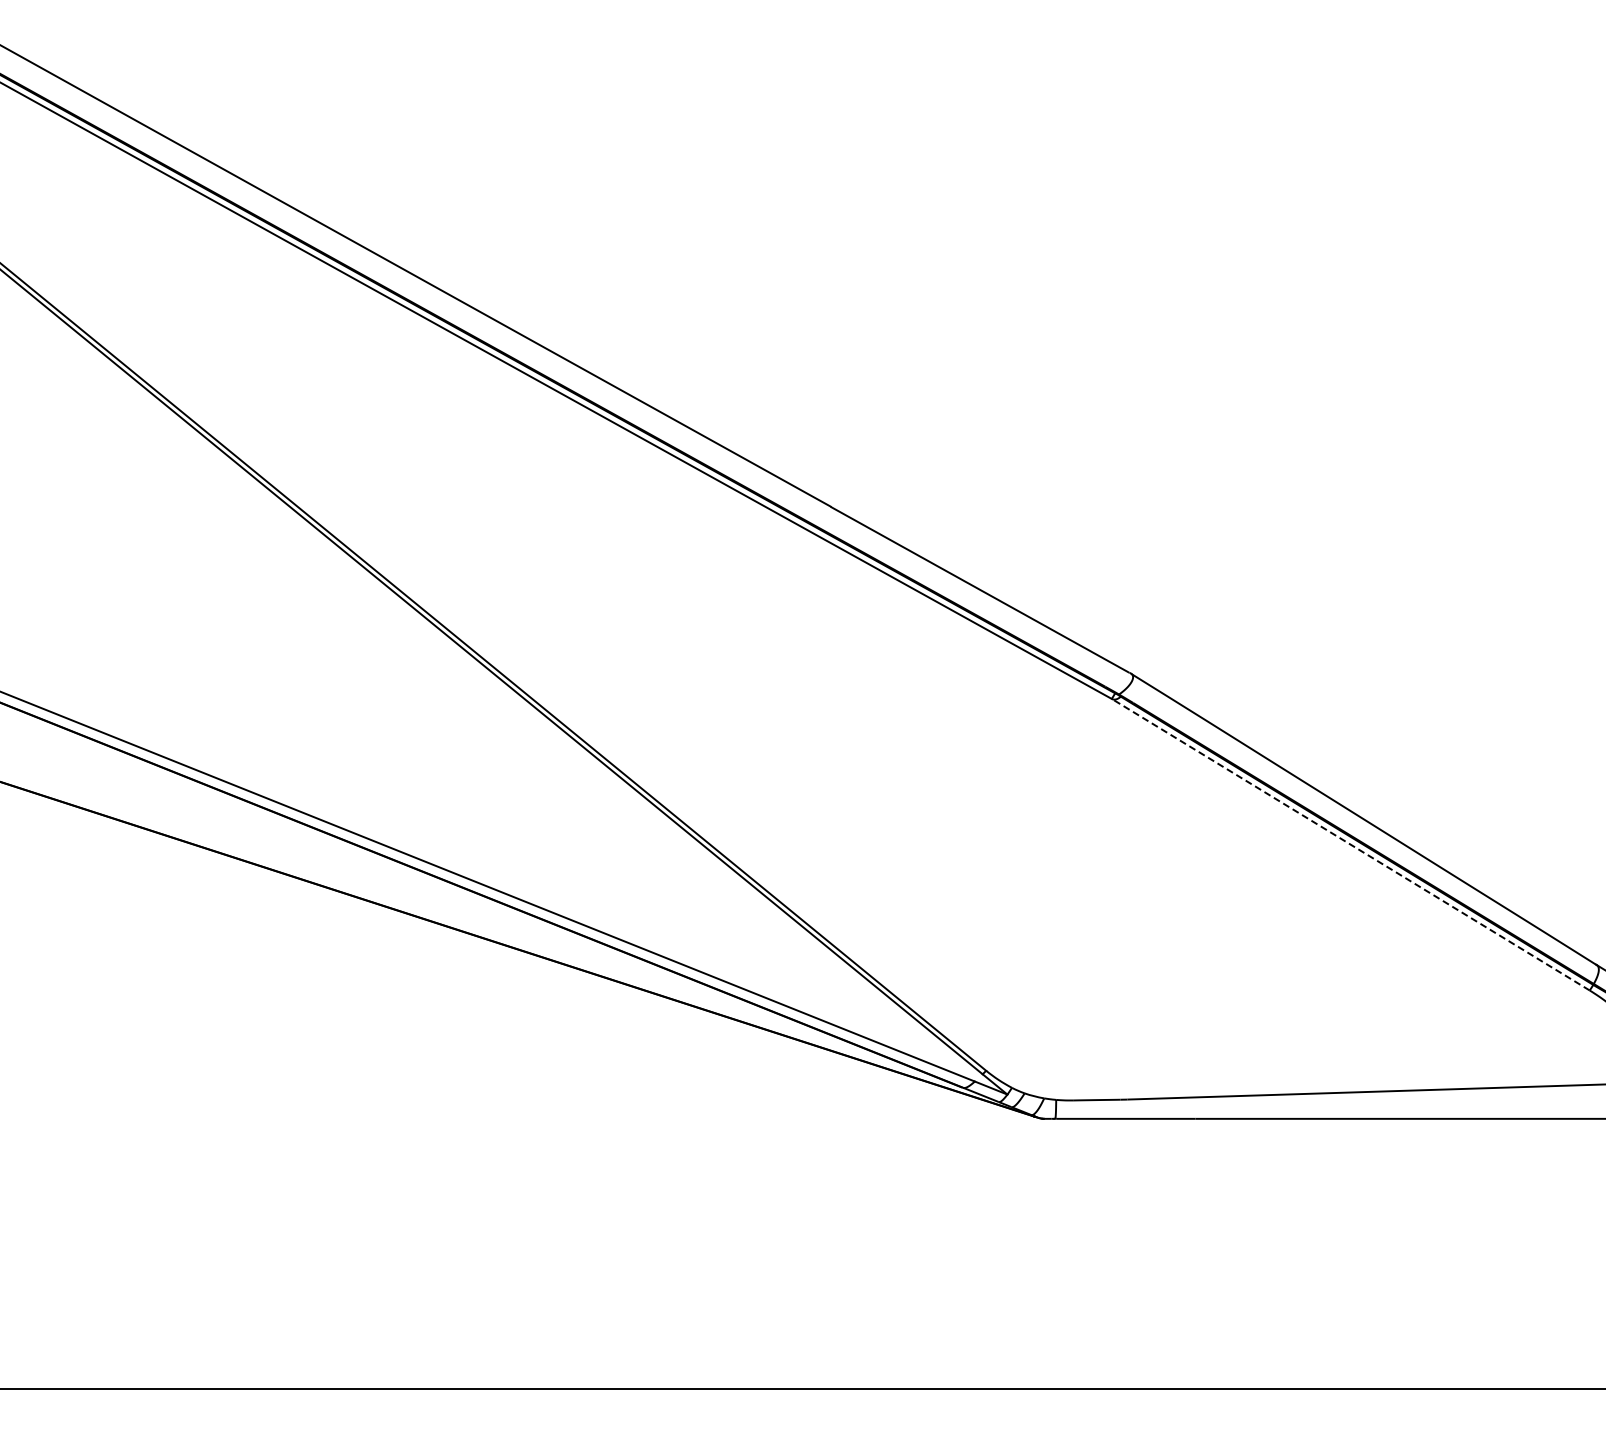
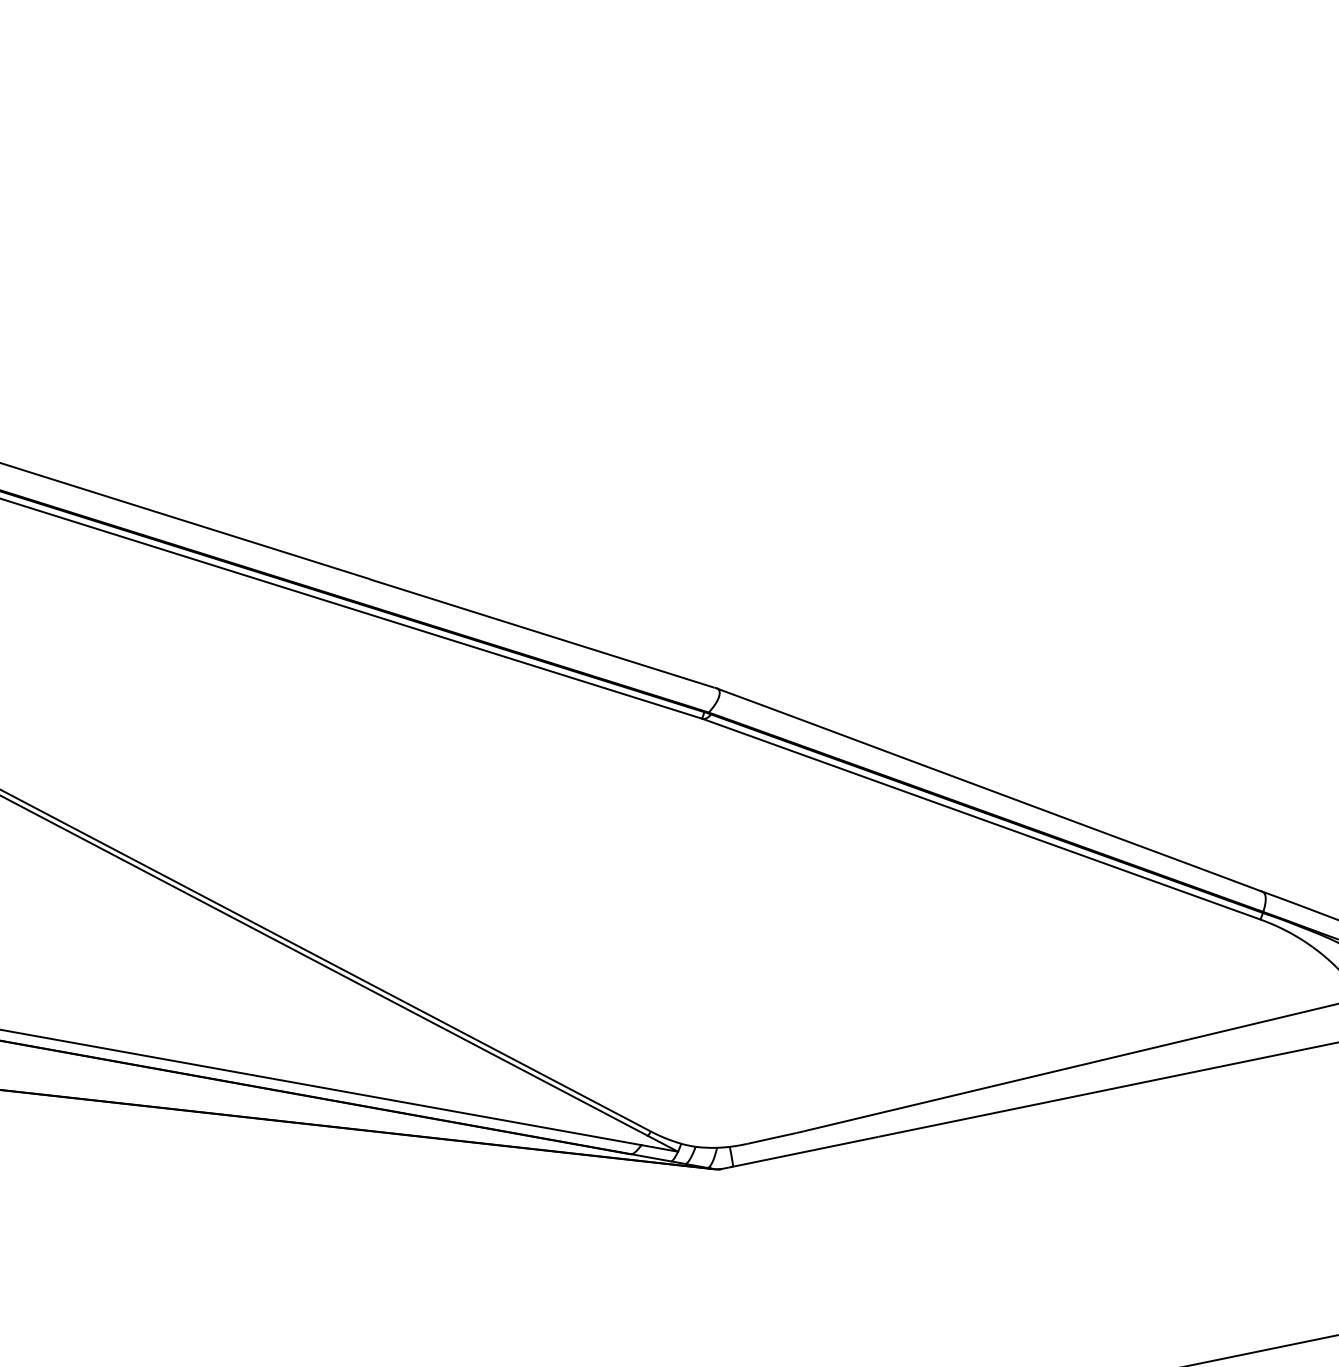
line: (1350, 844) -> (980, 818), dashed -> solid

